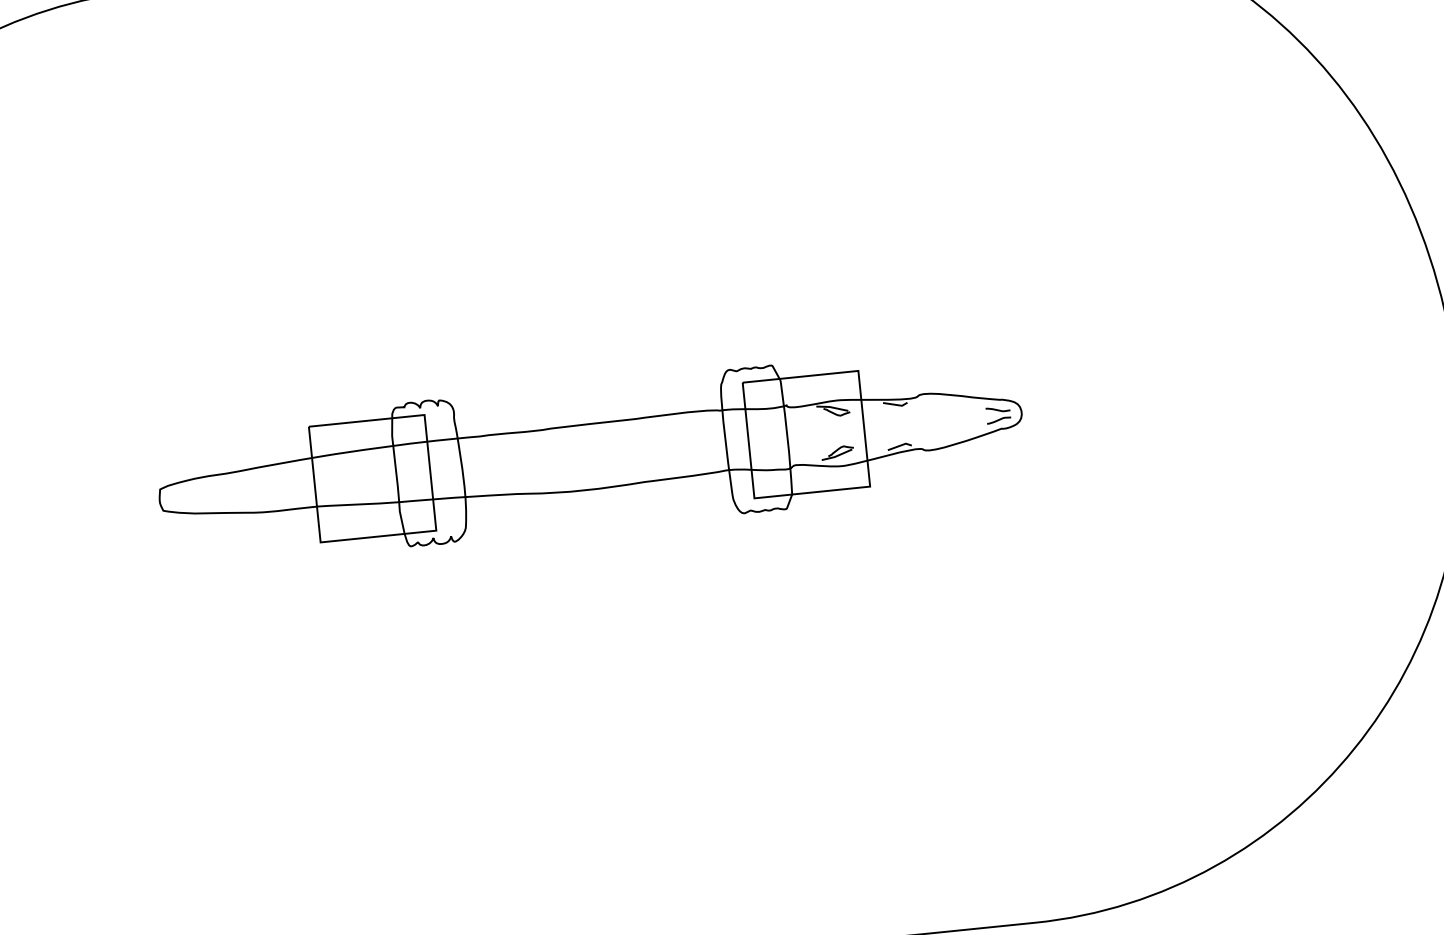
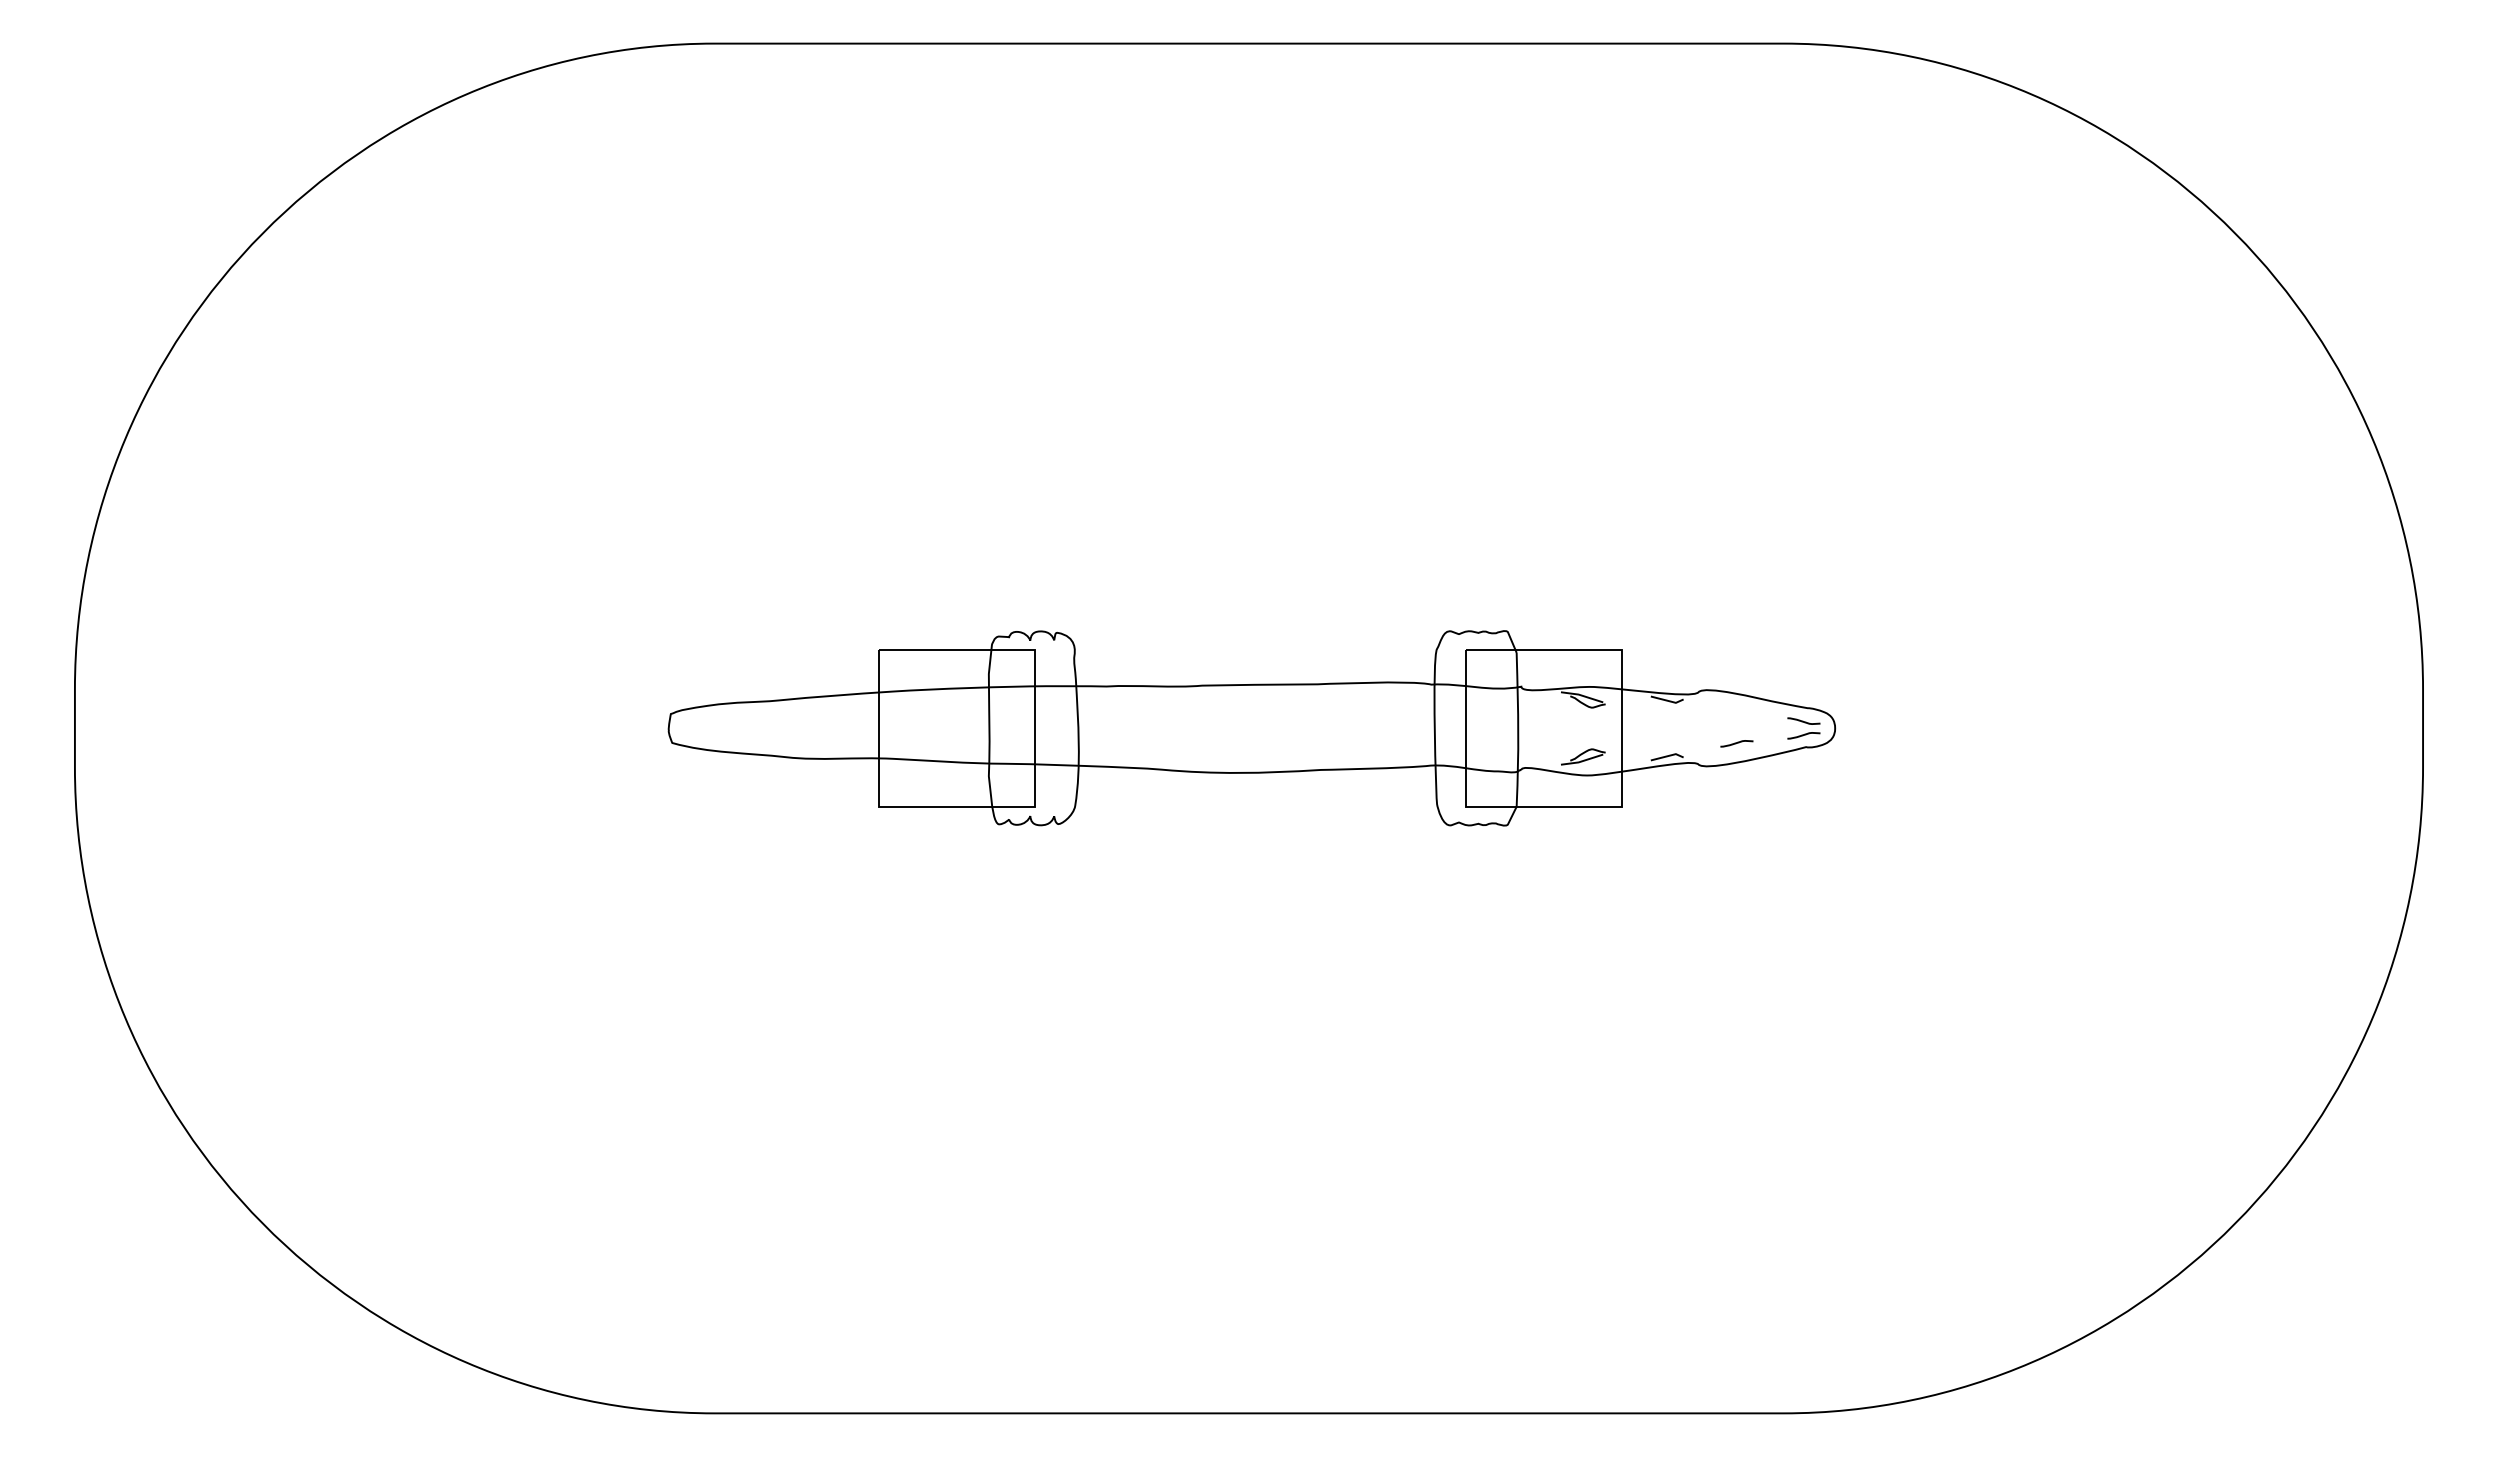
curve: (949, 431) -> (1736, 743), added

